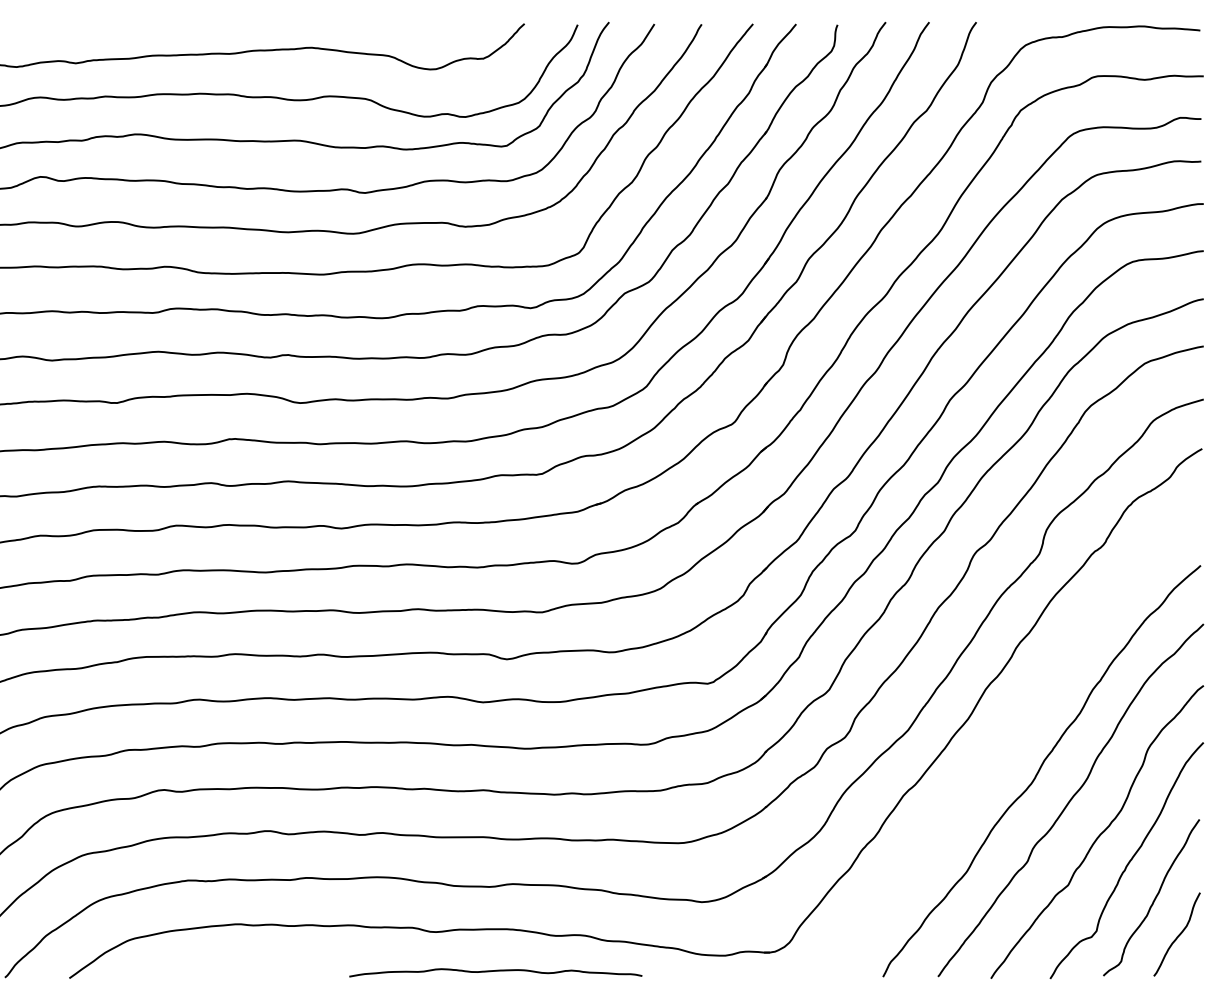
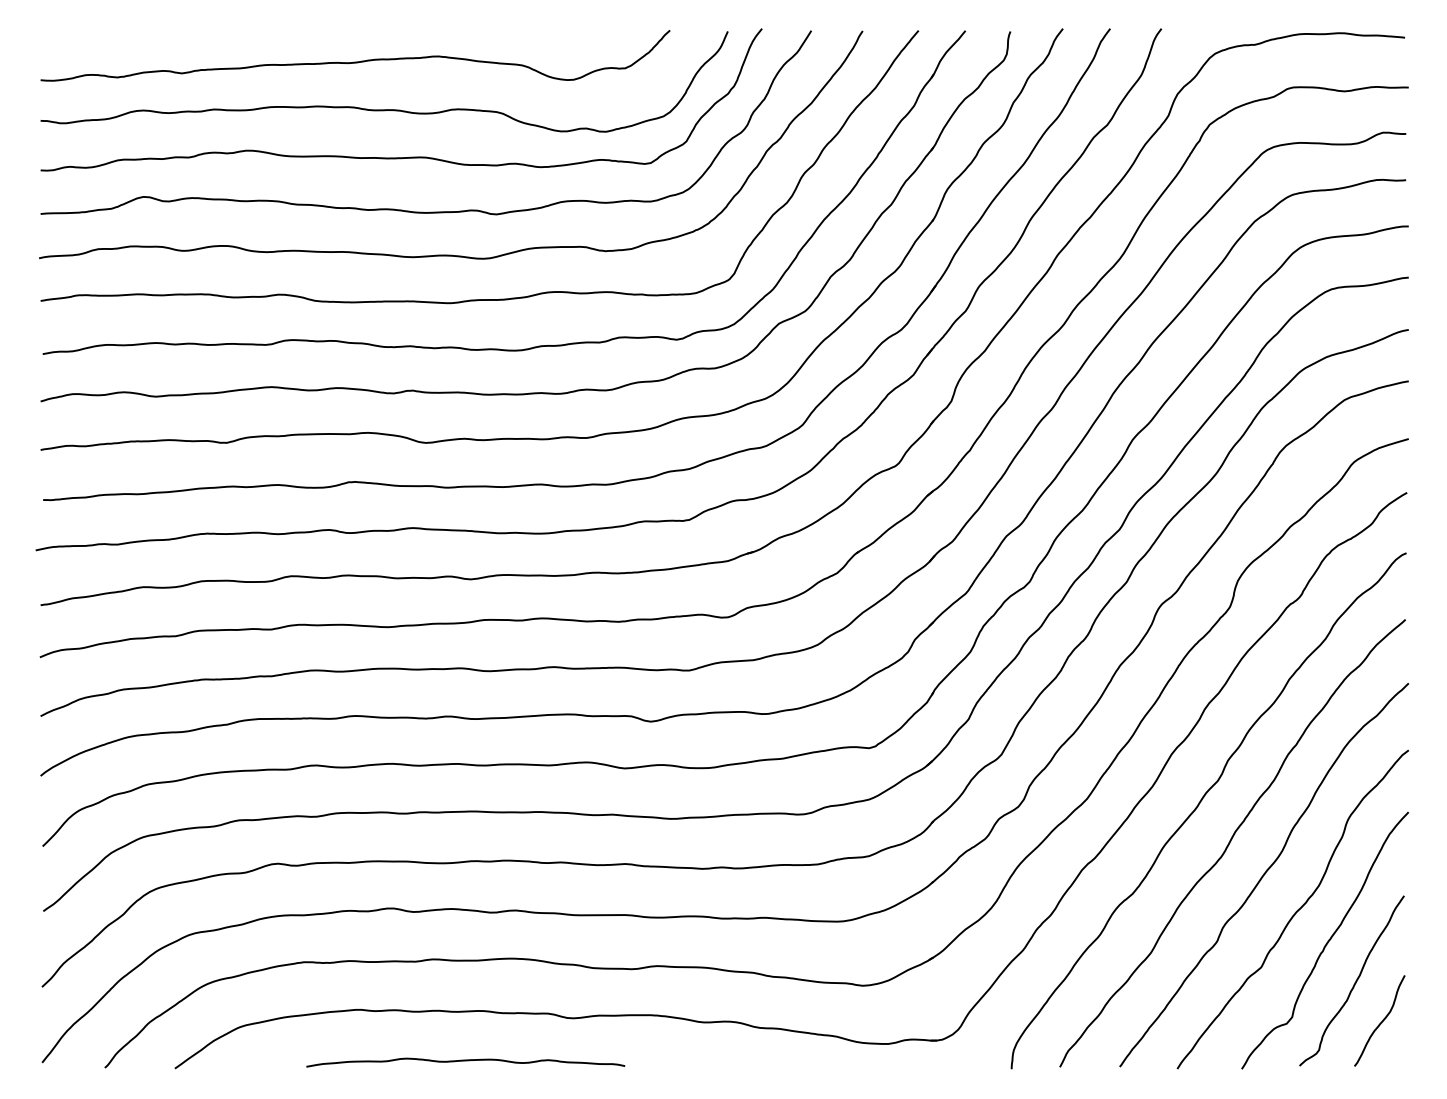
curve: (1011, 736) -> (1199, 805), added
curve: (495, 971) -> (465, 1061), moved

